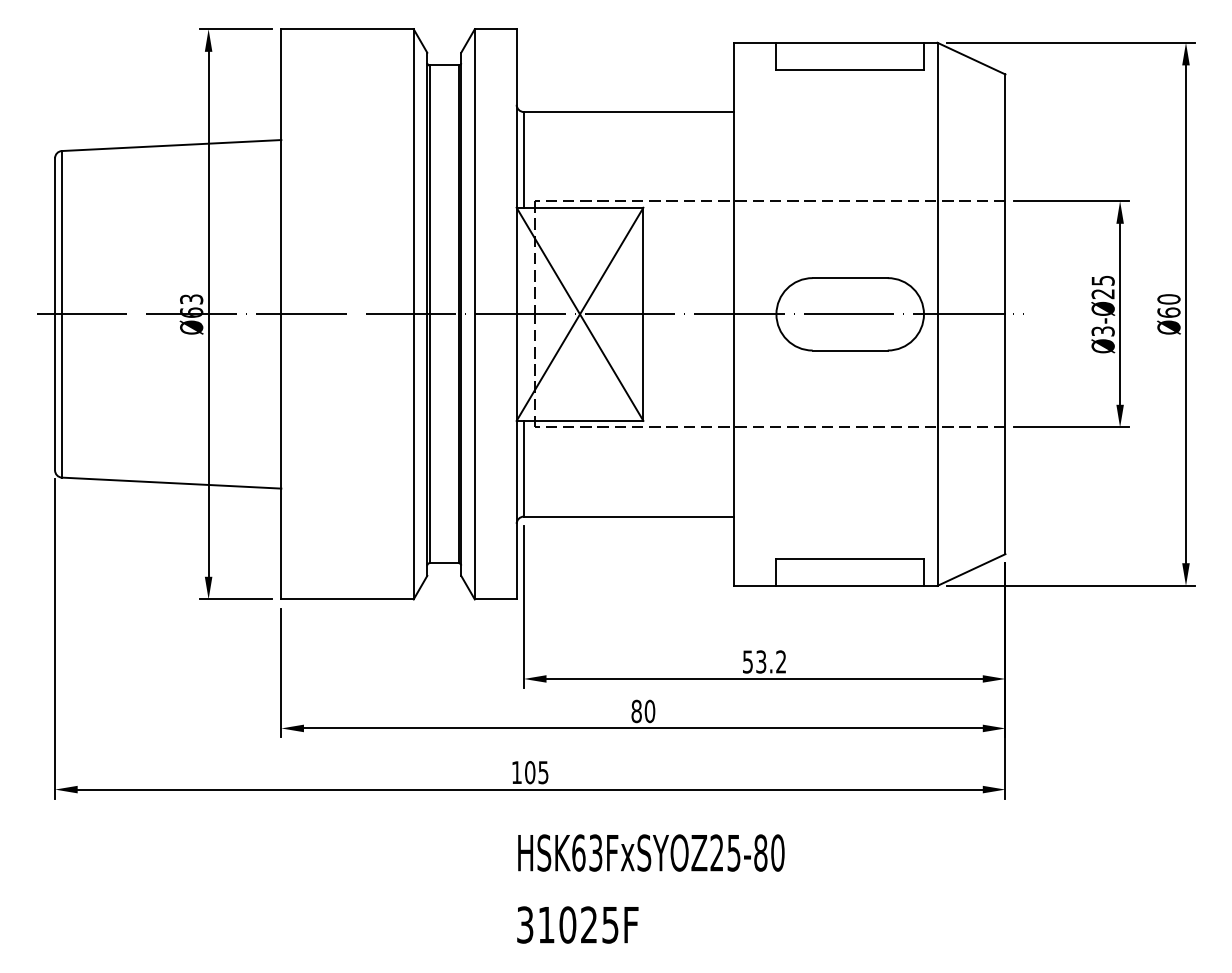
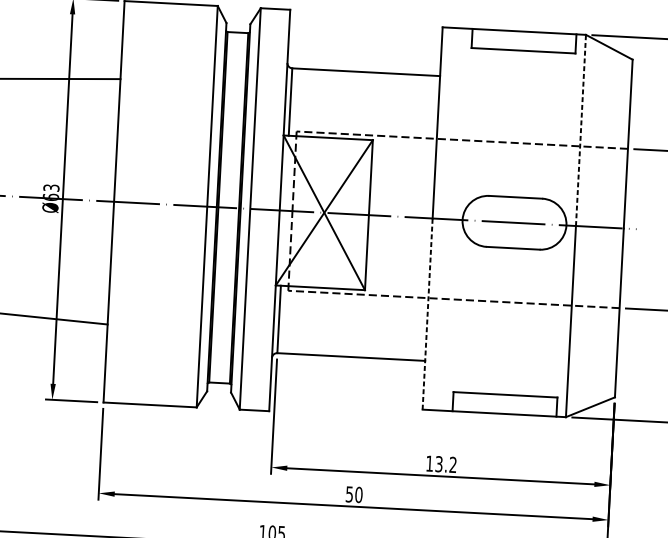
line: (937, 178) -> (580, 130), solid -> dashed
line: (733, 450) -> (427, 314), solid -> dashed
text: (747, 661) -> (429, 463), 53.2 -> 13.2
text: (636, 711) -> (349, 494), 80 -> 50

